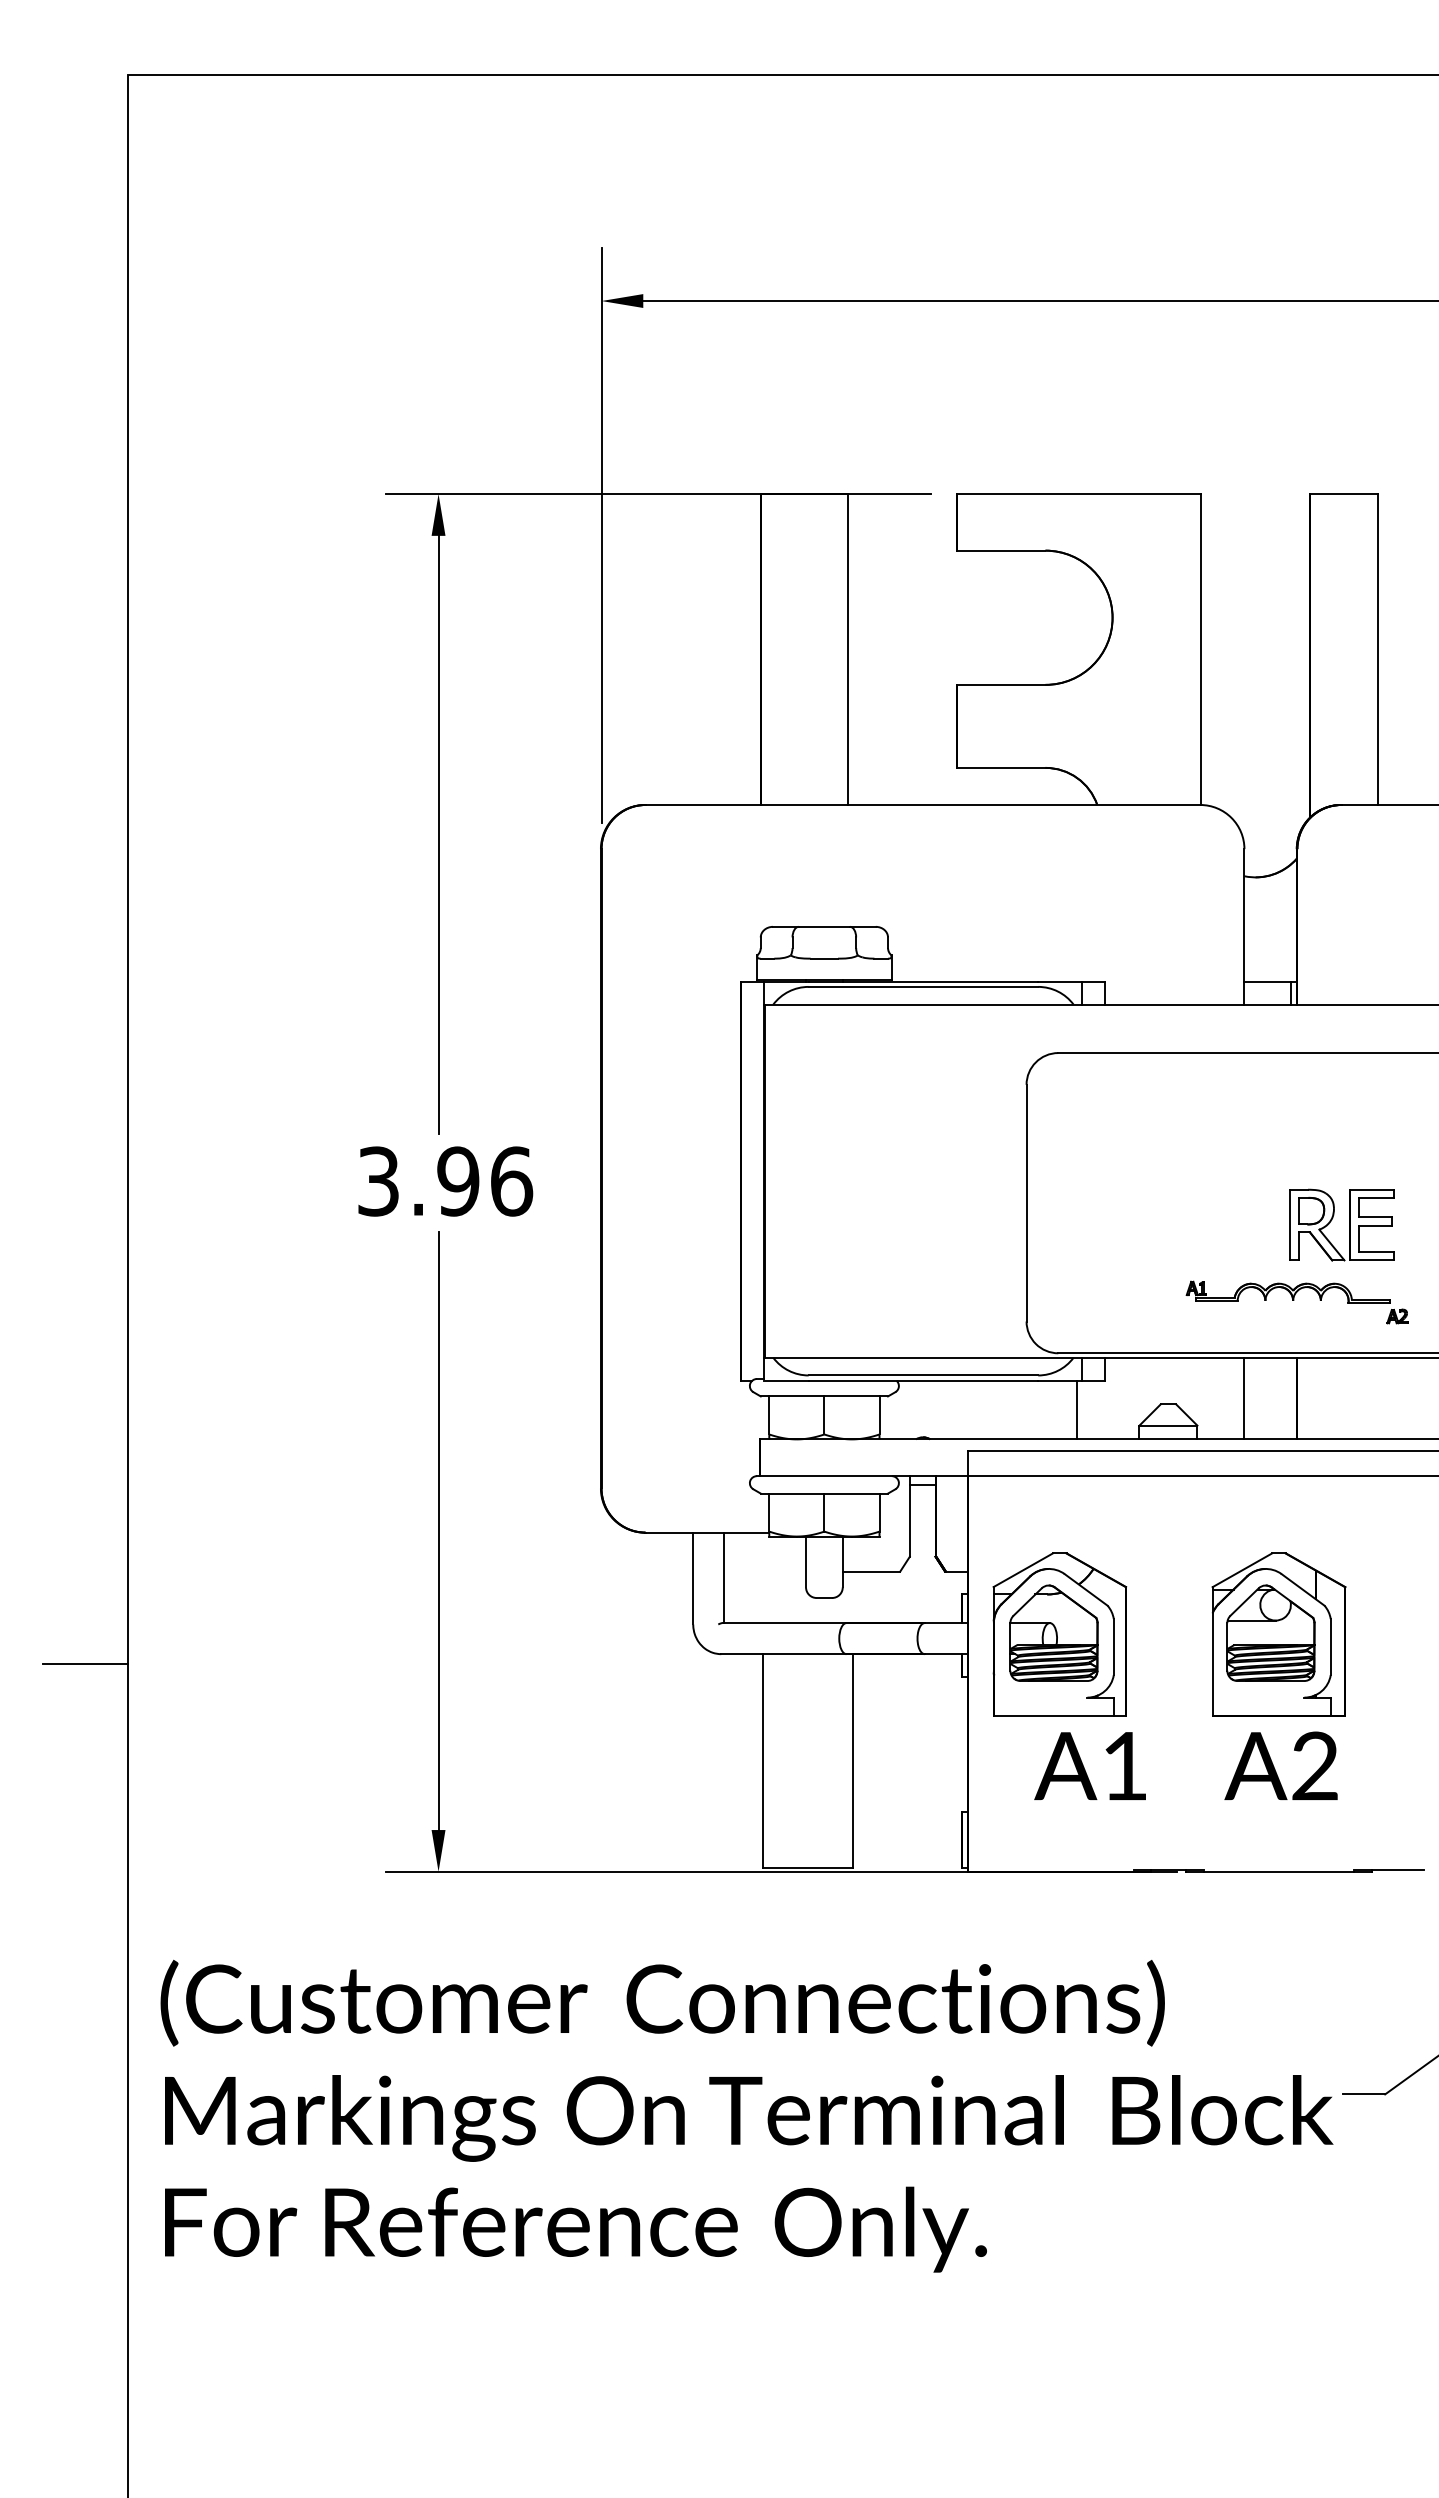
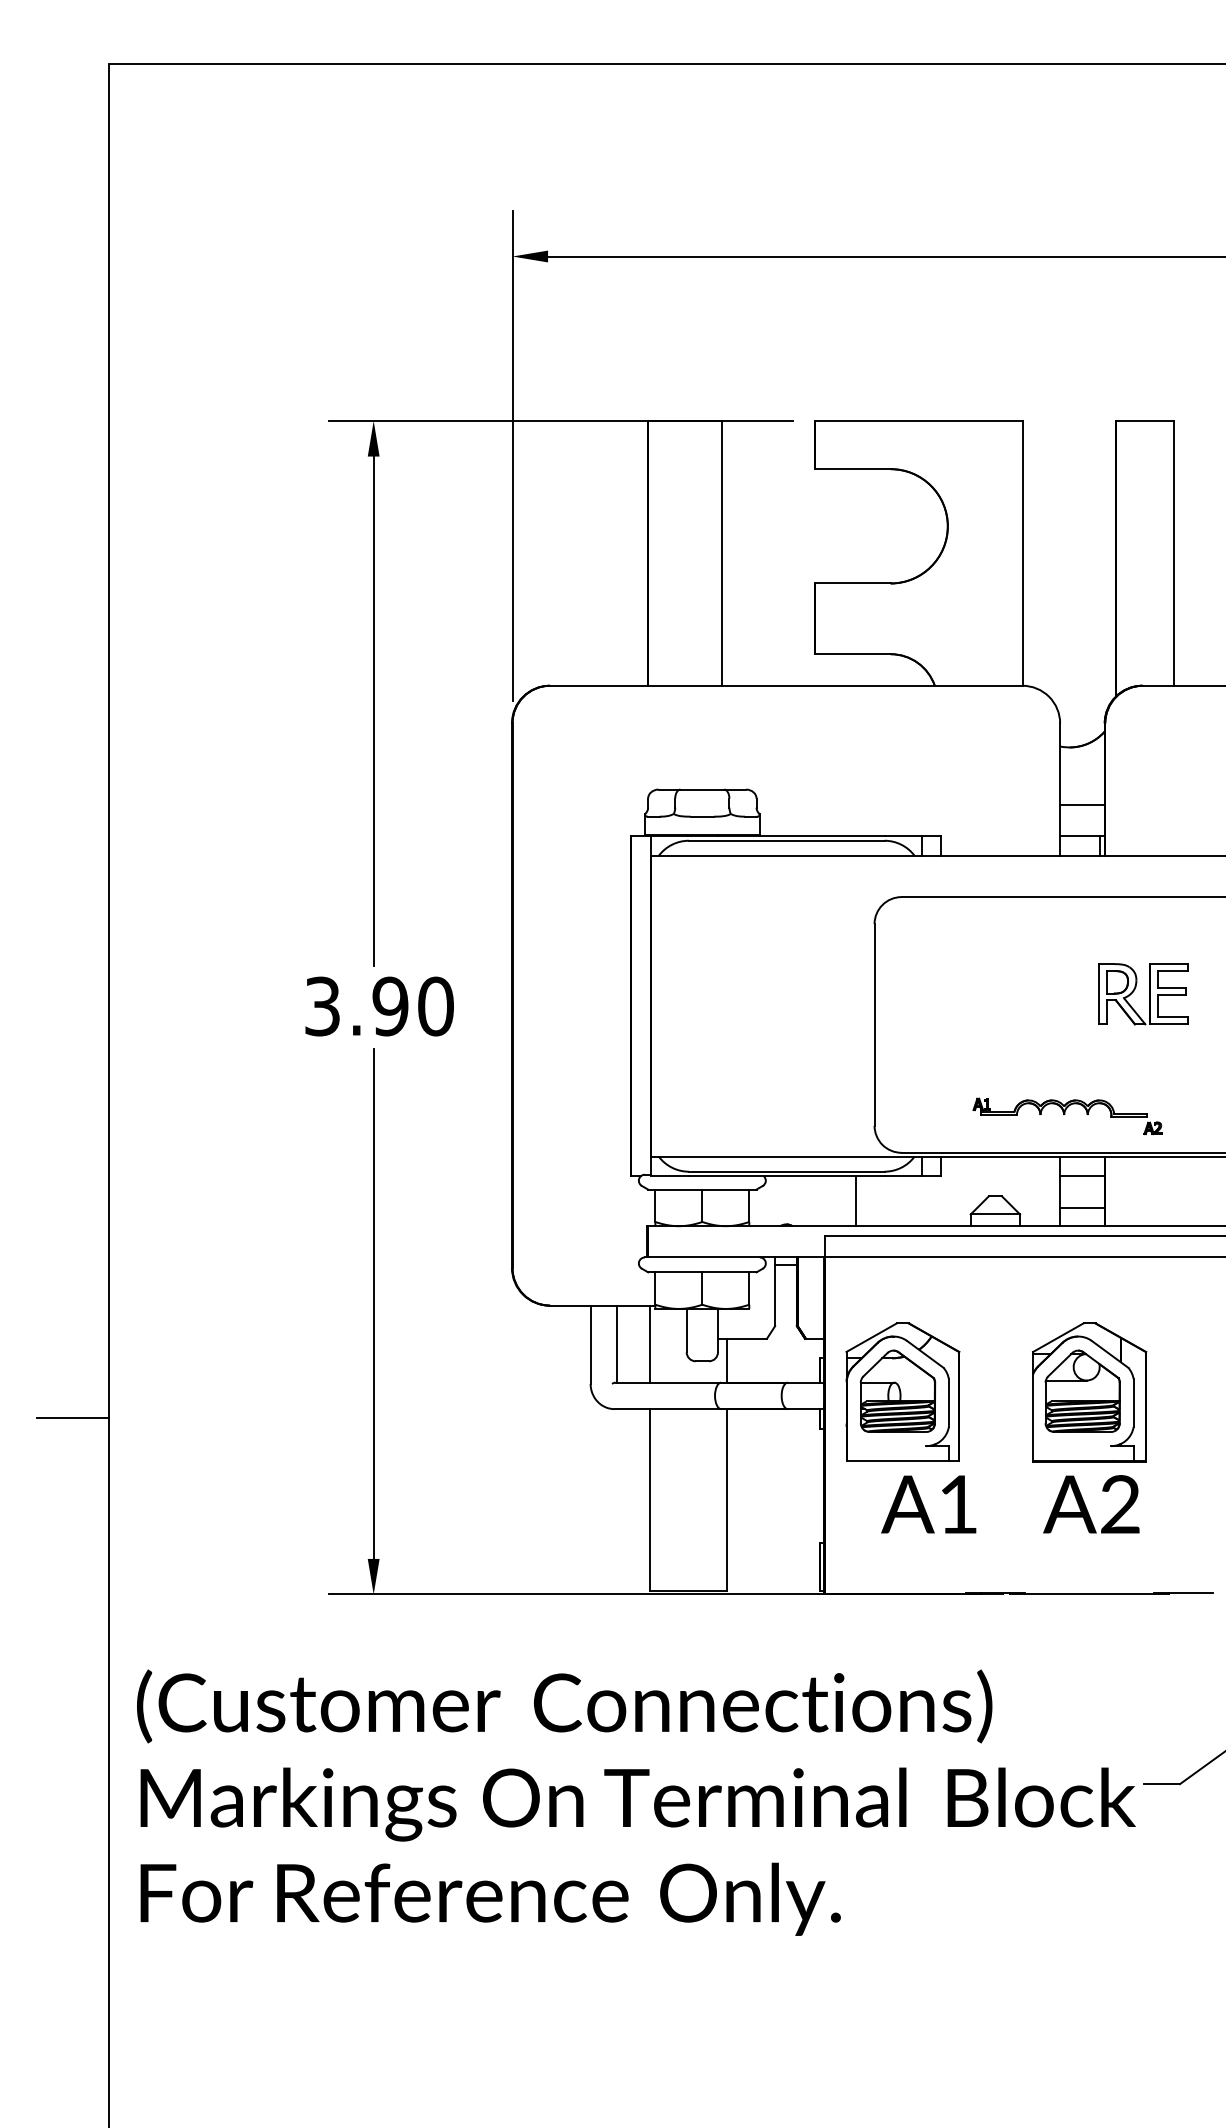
line: (1270, 944) -> (1082, 804), added
text: (511, 1181) -> (435, 1006), 3.96 -> 3.90
part: (1349, 1224) -> (1149, 993), moved
part: (1296, 1302) -> (1067, 1116), moved
line: (1270, 1380) -> (1082, 1176), added
line: (1077, 1409) -> (855, 1200), moved
line: (1270, 1417) -> (1082, 1207), added
line: (762, 1577) -> (649, 1343), added
line: (852, 1597) -> (726, 1360), added

